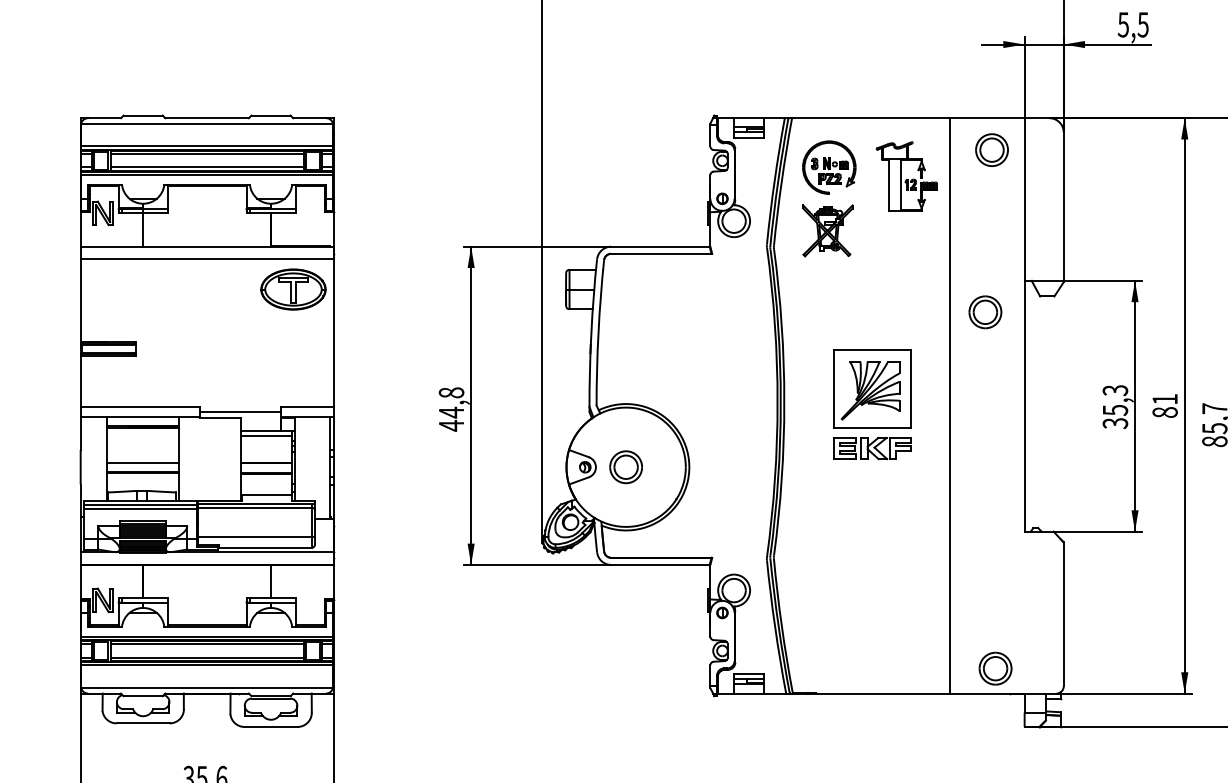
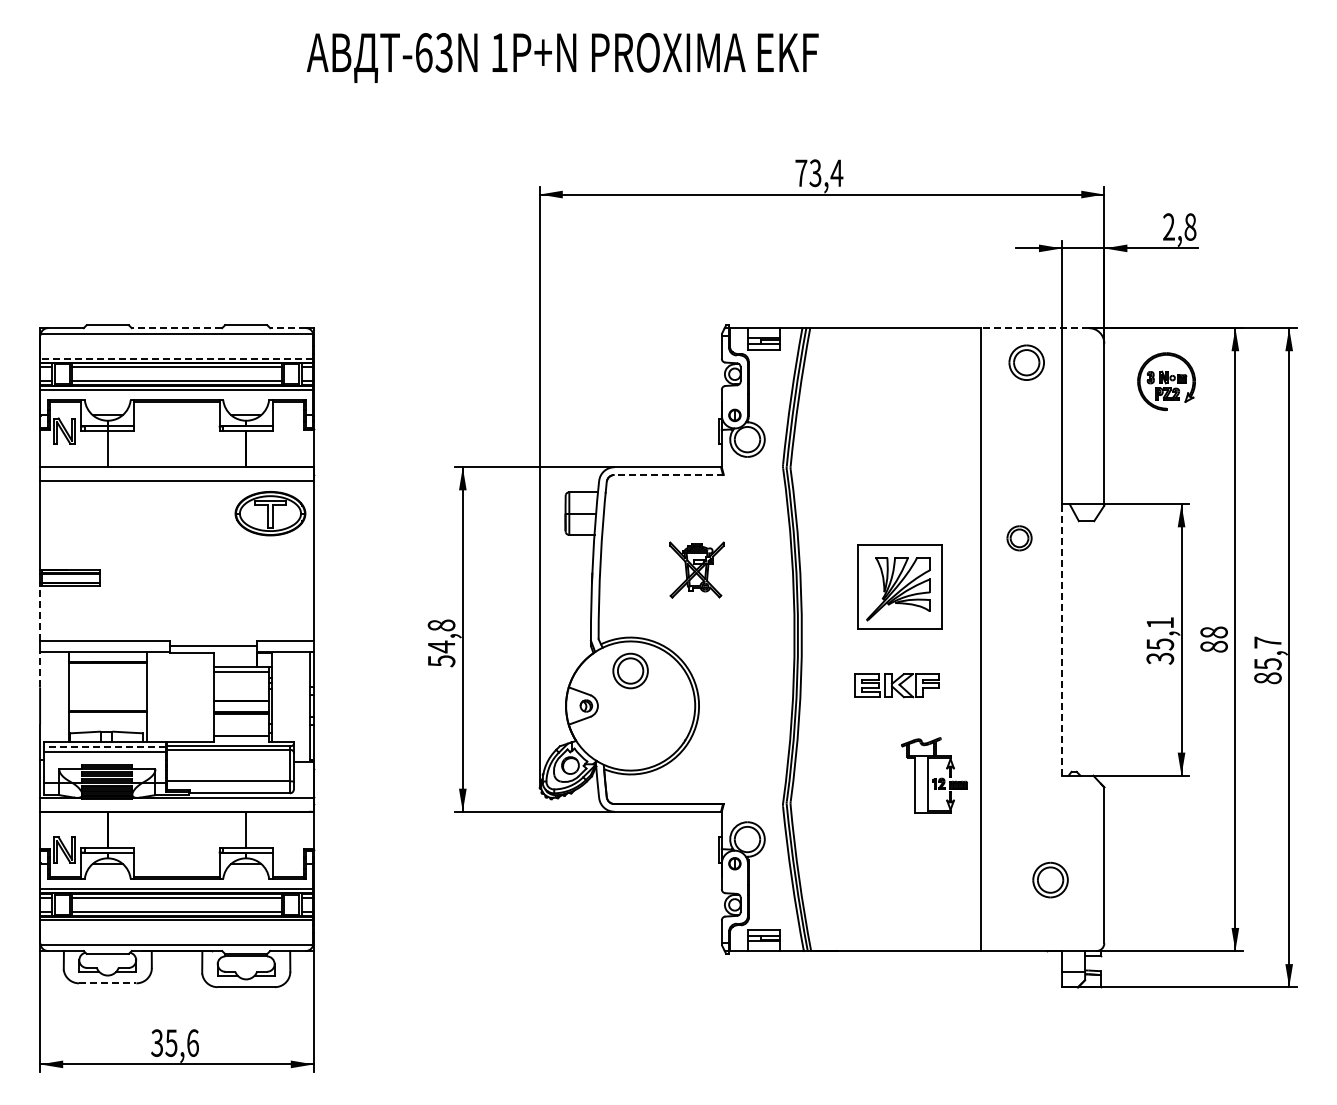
text: (1133, 24) -> (1179, 226), 5,5 -> 2,8
line: (206, 118) -> (176, 328), solid -> dashed
line: (309, 118) -> (287, 328), solid -> dashed
line: (1000, 118) -> (1035, 328), solid -> dashed
line: (206, 146) -> (176, 358), solid -> dashed
part: (829, 167) -> (1166, 381), moved
part: (906, 176) -> (934, 775), moved
part: (827, 230) -> (696, 569), moved
line: (662, 253) -> (669, 474), solid -> dashed
part: (985, 312) -> (1019, 538), size x0.7
line: (81, 380) -> (40, 612), solid -> dashed
part: (871, 388) -> (899, 586), moved
text: (1115, 391) -> (1160, 623), 35,3 -> 35,1
text: (1164, 399) -> (1213, 632), 81 -> 88
line: (1025, 405) -> (1062, 639), solid -> dashed
text: (451, 425) -> (441, 660), 44,8 -> 54,8
line: (81, 433) -> (40, 669), solid -> dashed
line: (142, 463) -> (107, 701), removed
part: (626, 466) -> (630, 670), moved
line: (140, 504) -> (104, 746), solid -> dashed
part: (995, 668) -> (1050, 879), moved
line: (142, 723) -> (107, 983), solid -> dashed

